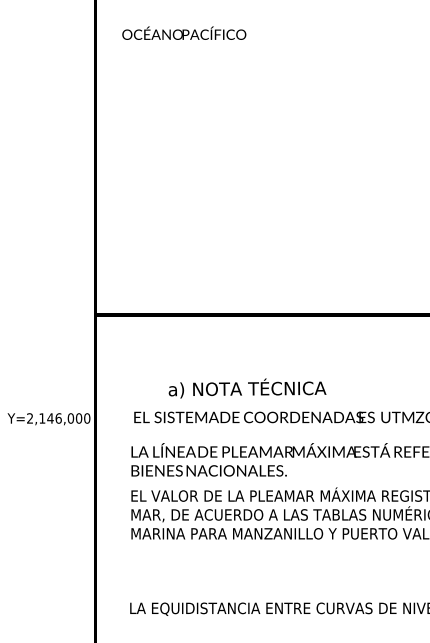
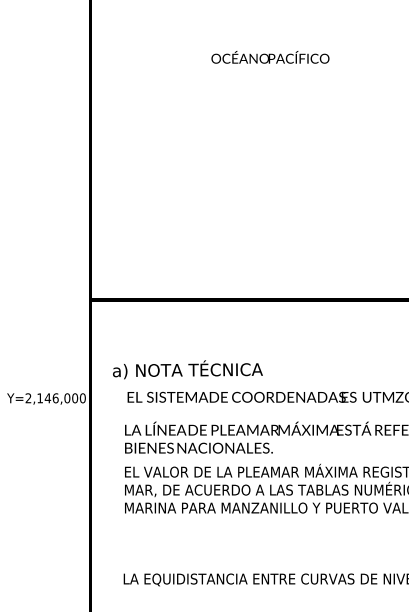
text: (184, 32) -> (270, 56), moved
text: (247, 388) -> (187, 369), moved

